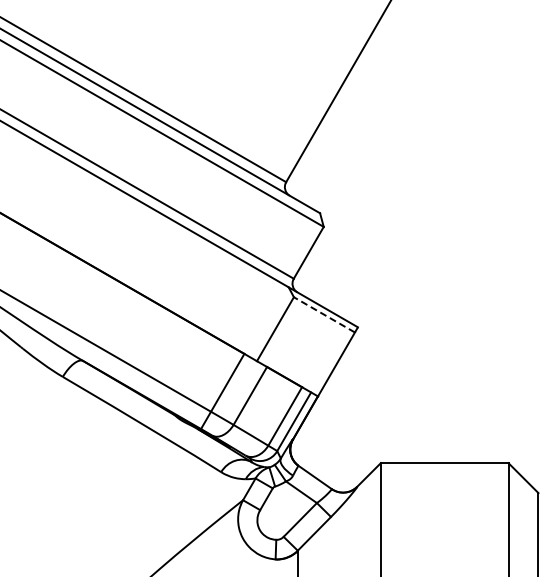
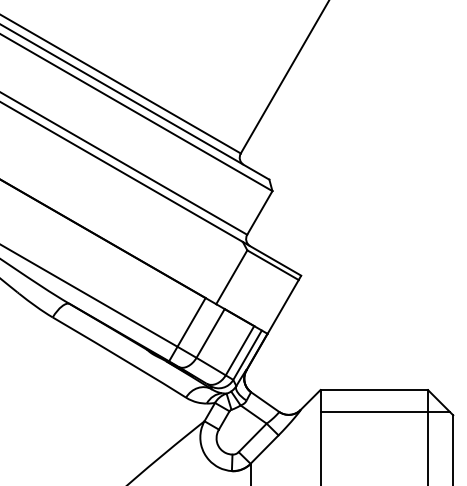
line: (324, 314) -> (273, 264), dashed -> solid
line: (457, 489) -> (385, 412), added

